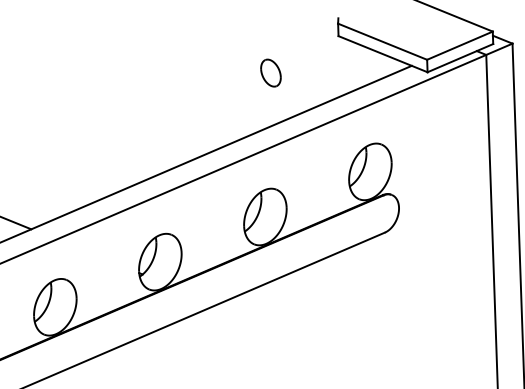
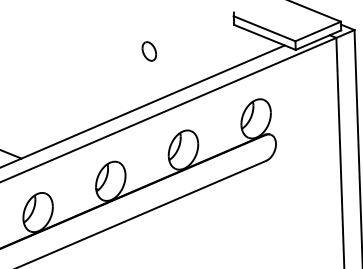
part: (271, 73) -> (149, 51), moved

